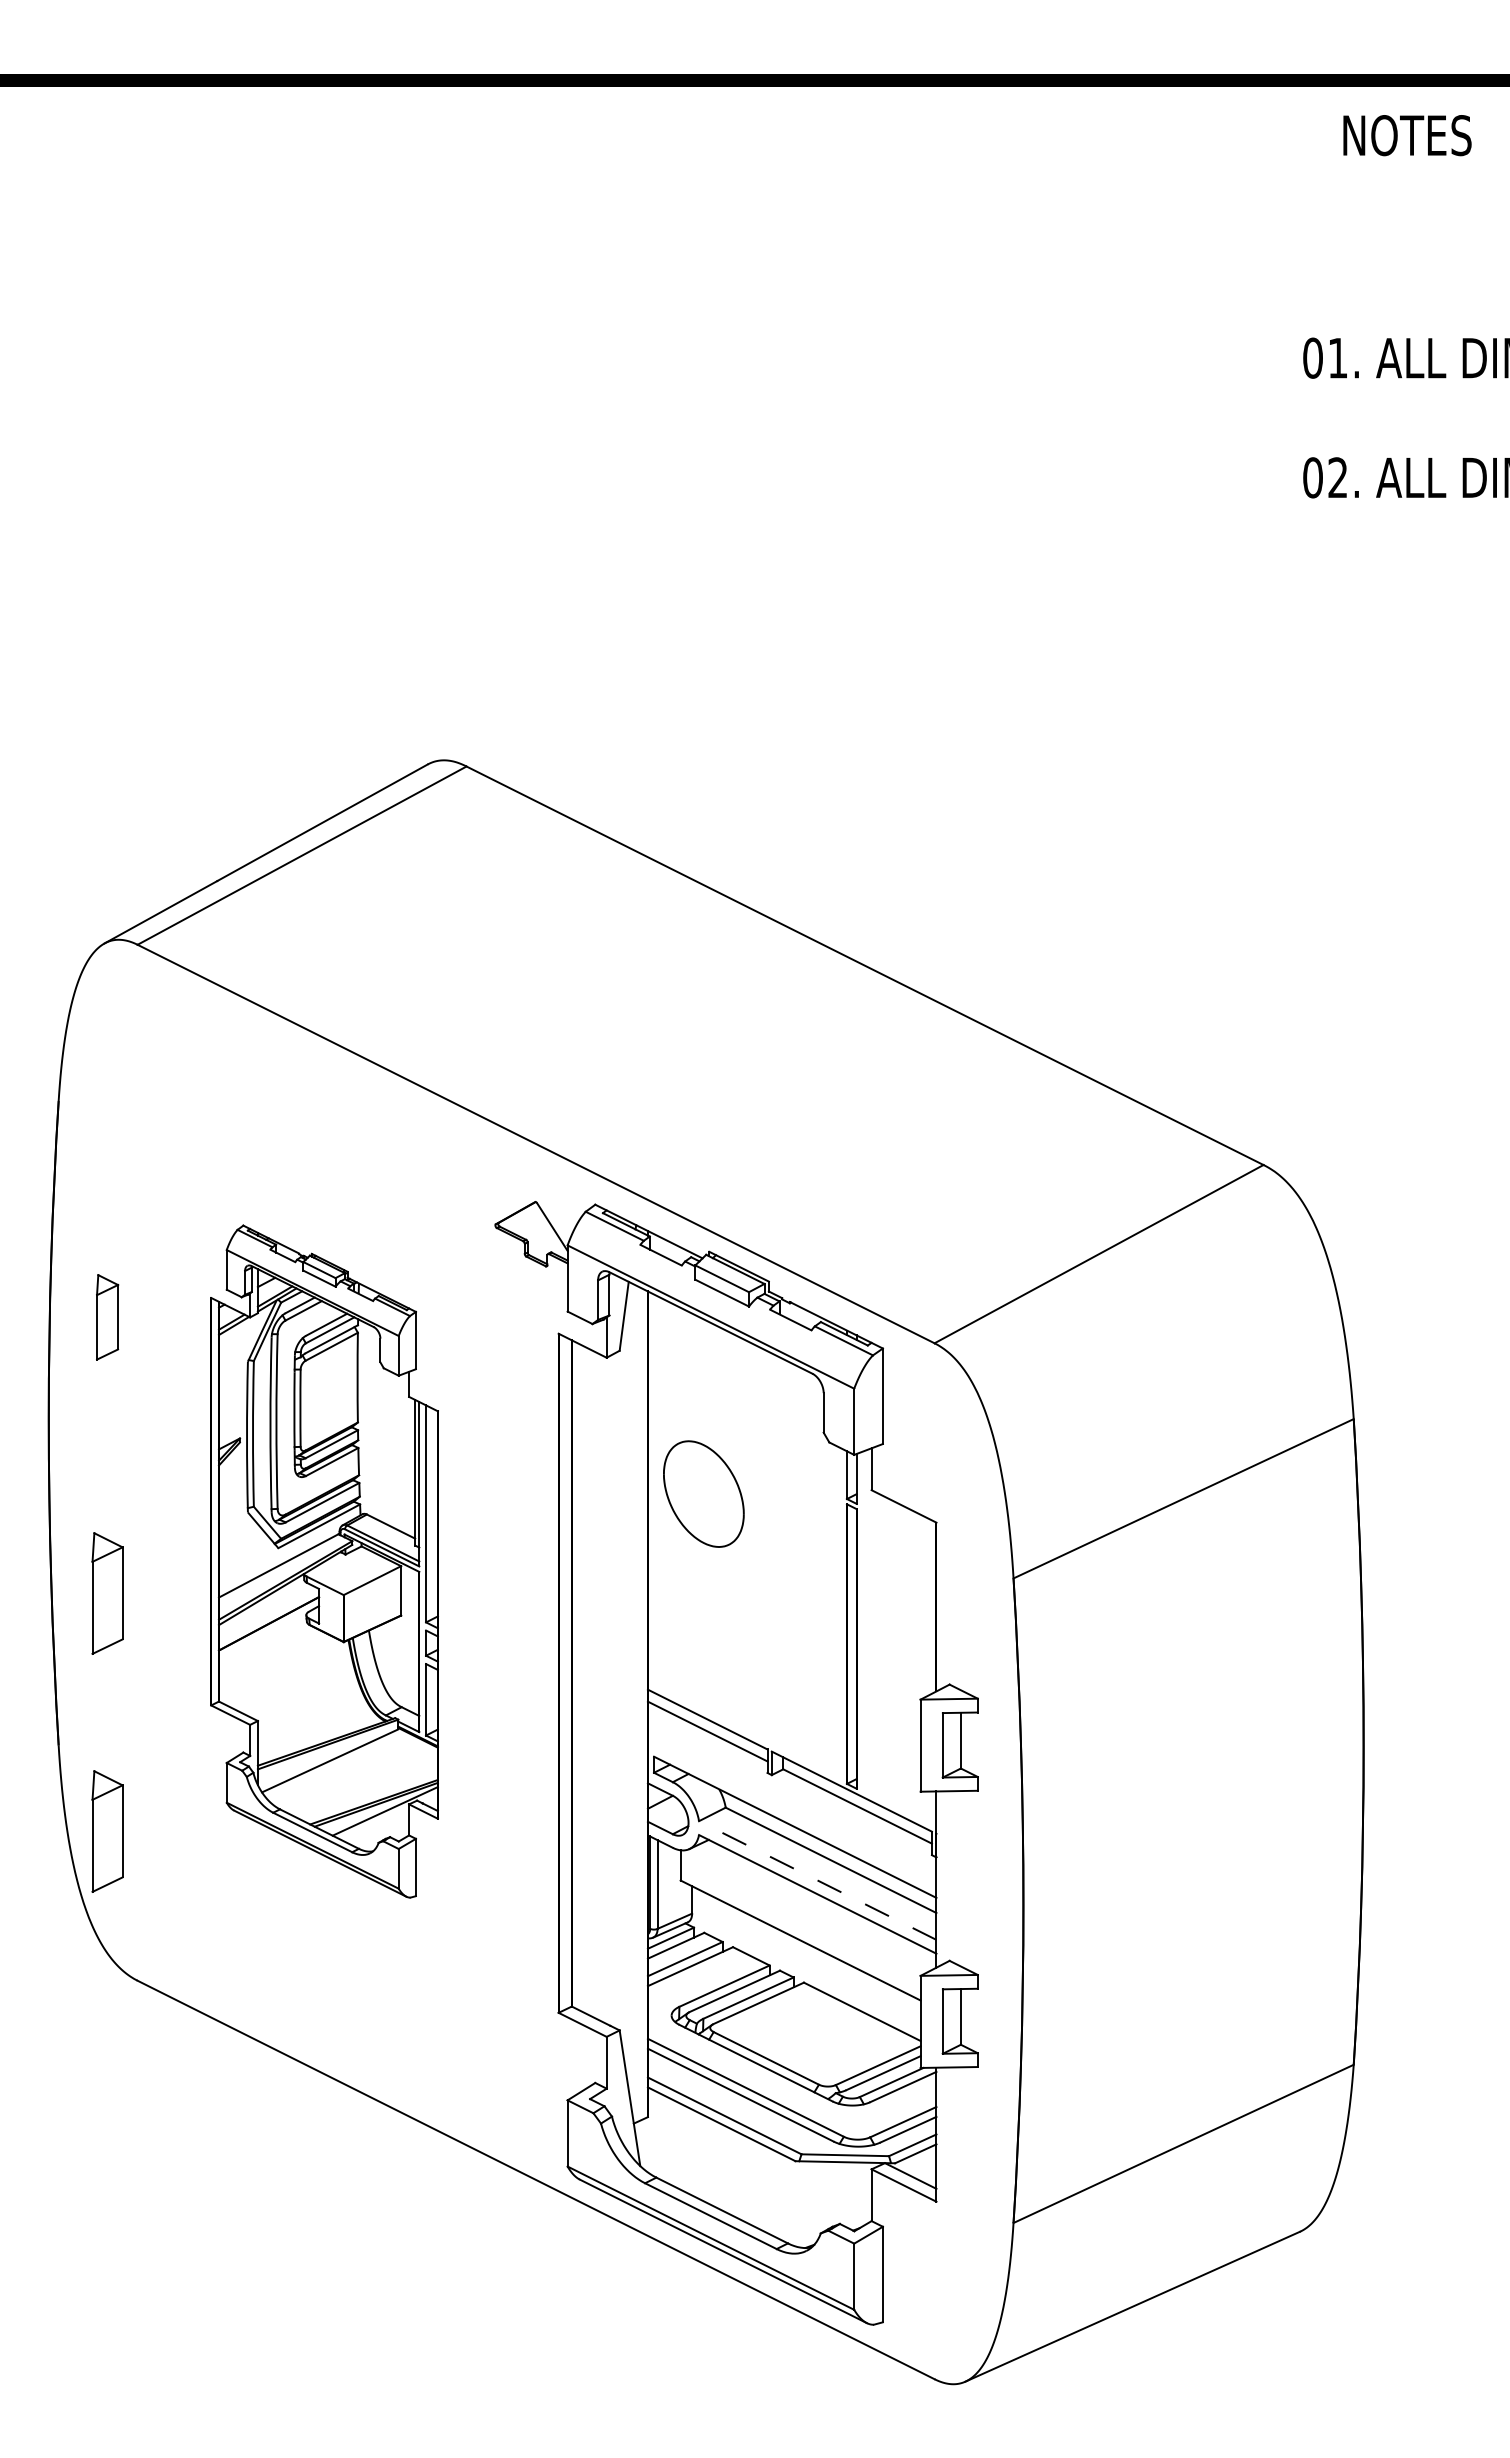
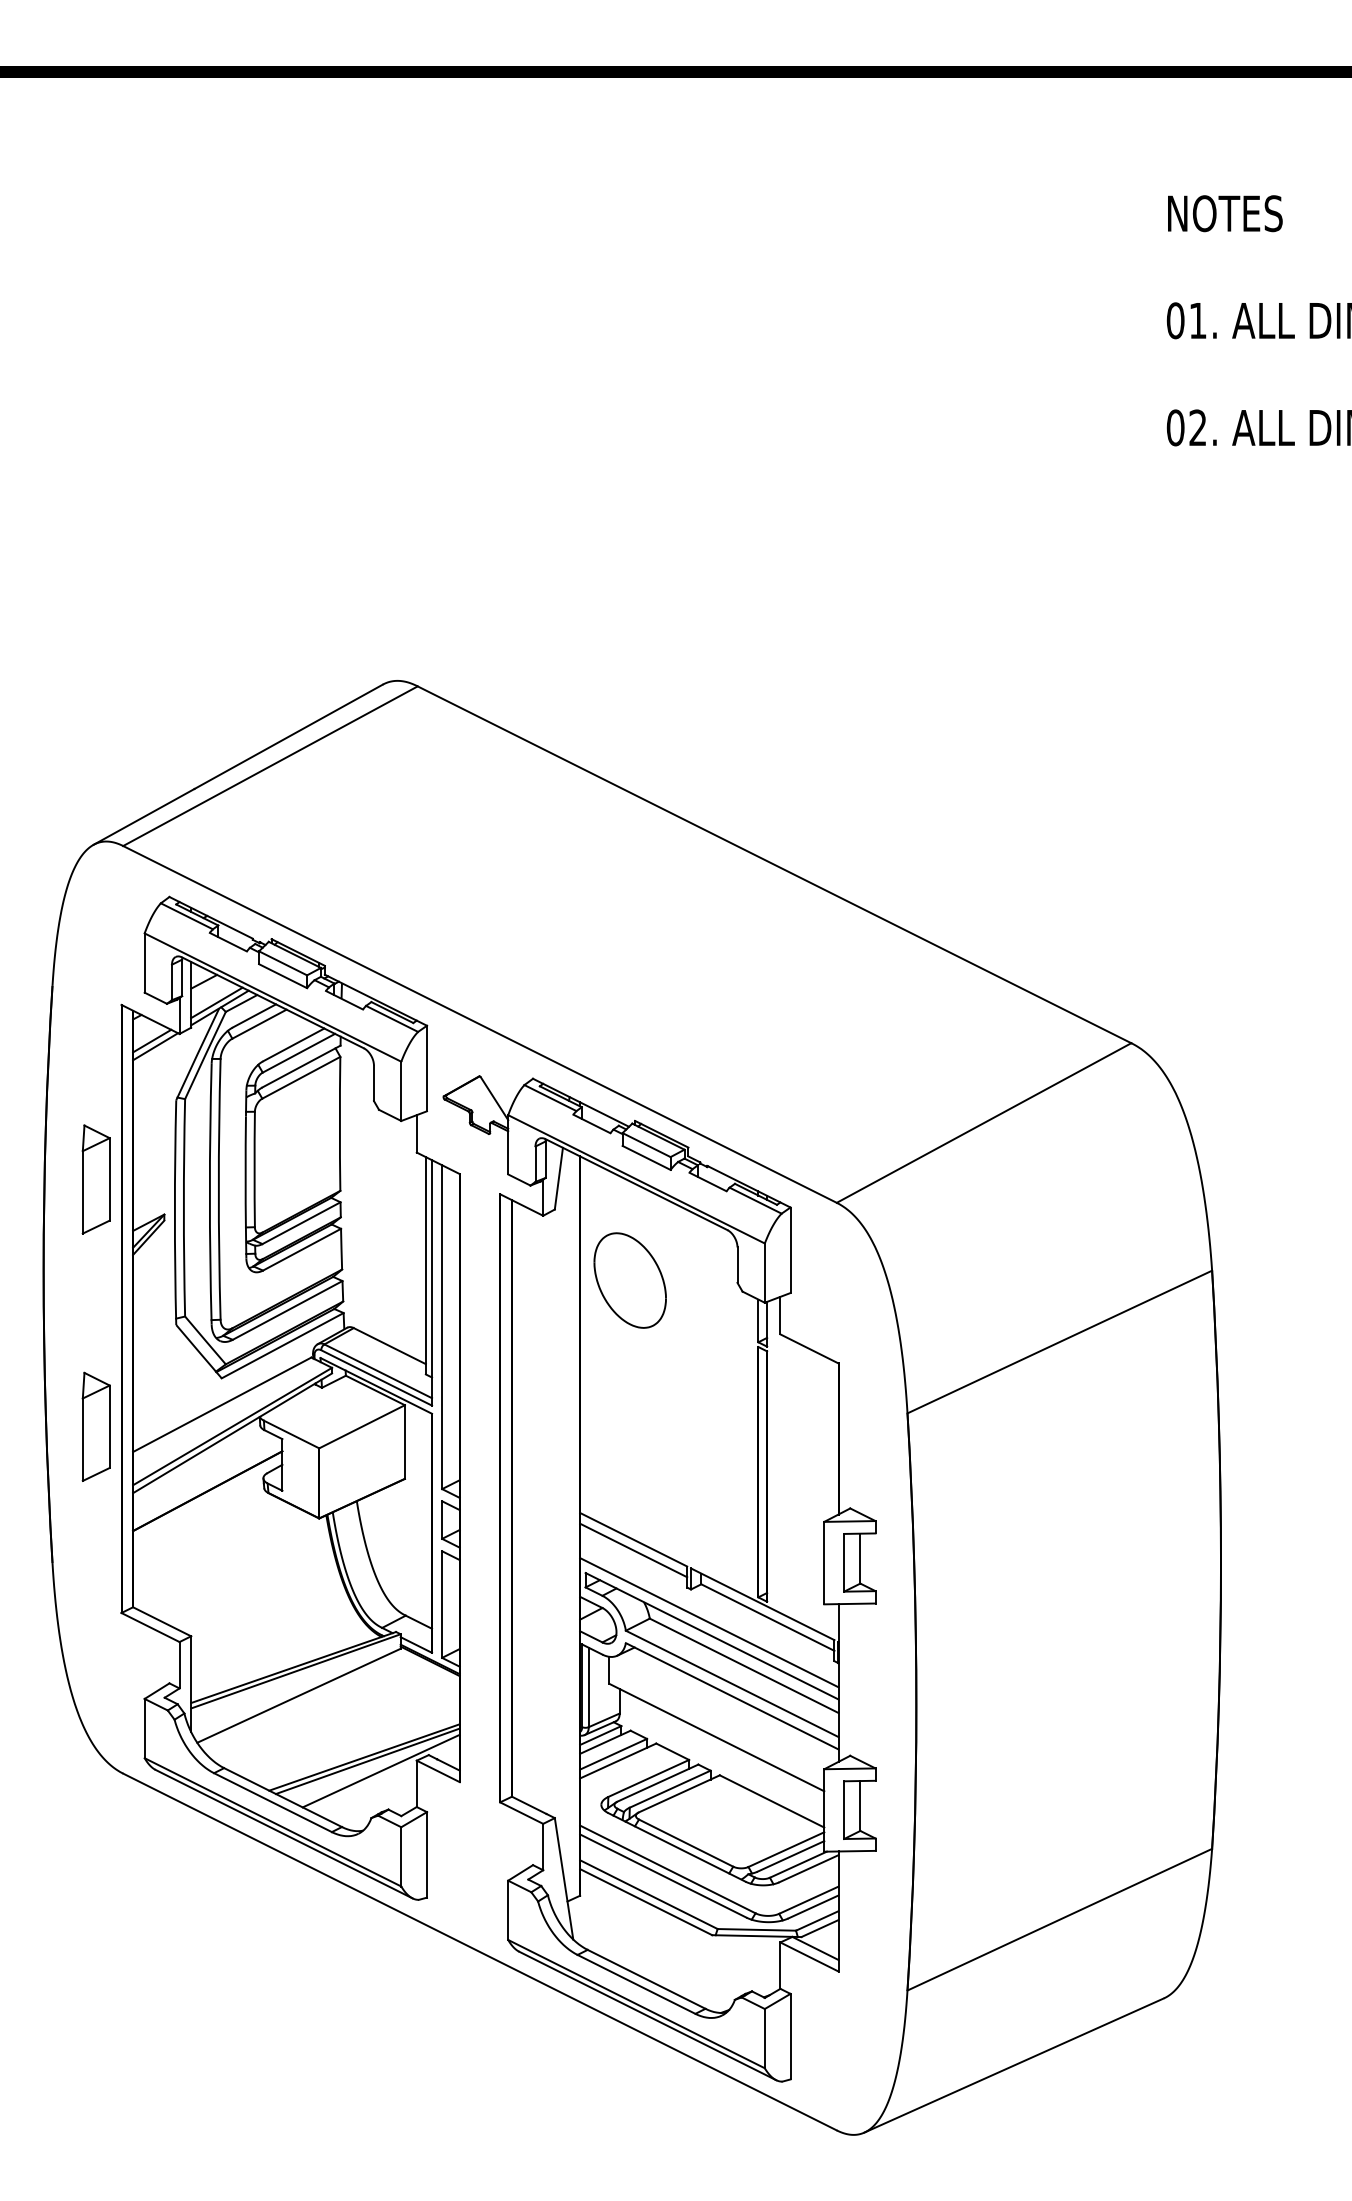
text: (1407, 135) -> (1225, 213), moved
part: (107, 1317) -> (96, 1179), size x1.43
part: (703, 1493) -> (629, 1280), moved
part: (324, 1561) -> (290, 1398), size x1.67
line: (791, 1812) -> (708, 1622), added
part: (107, 1831) -> (96, 1639), removed
line: (817, 1880) -> (731, 1683), dashed -> solid

